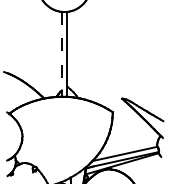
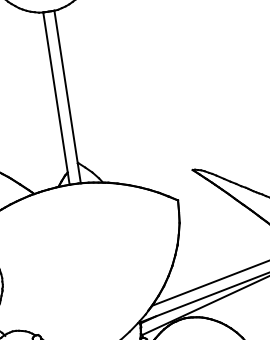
line: (61, 54) -> (55, 99), dashed -> solid

